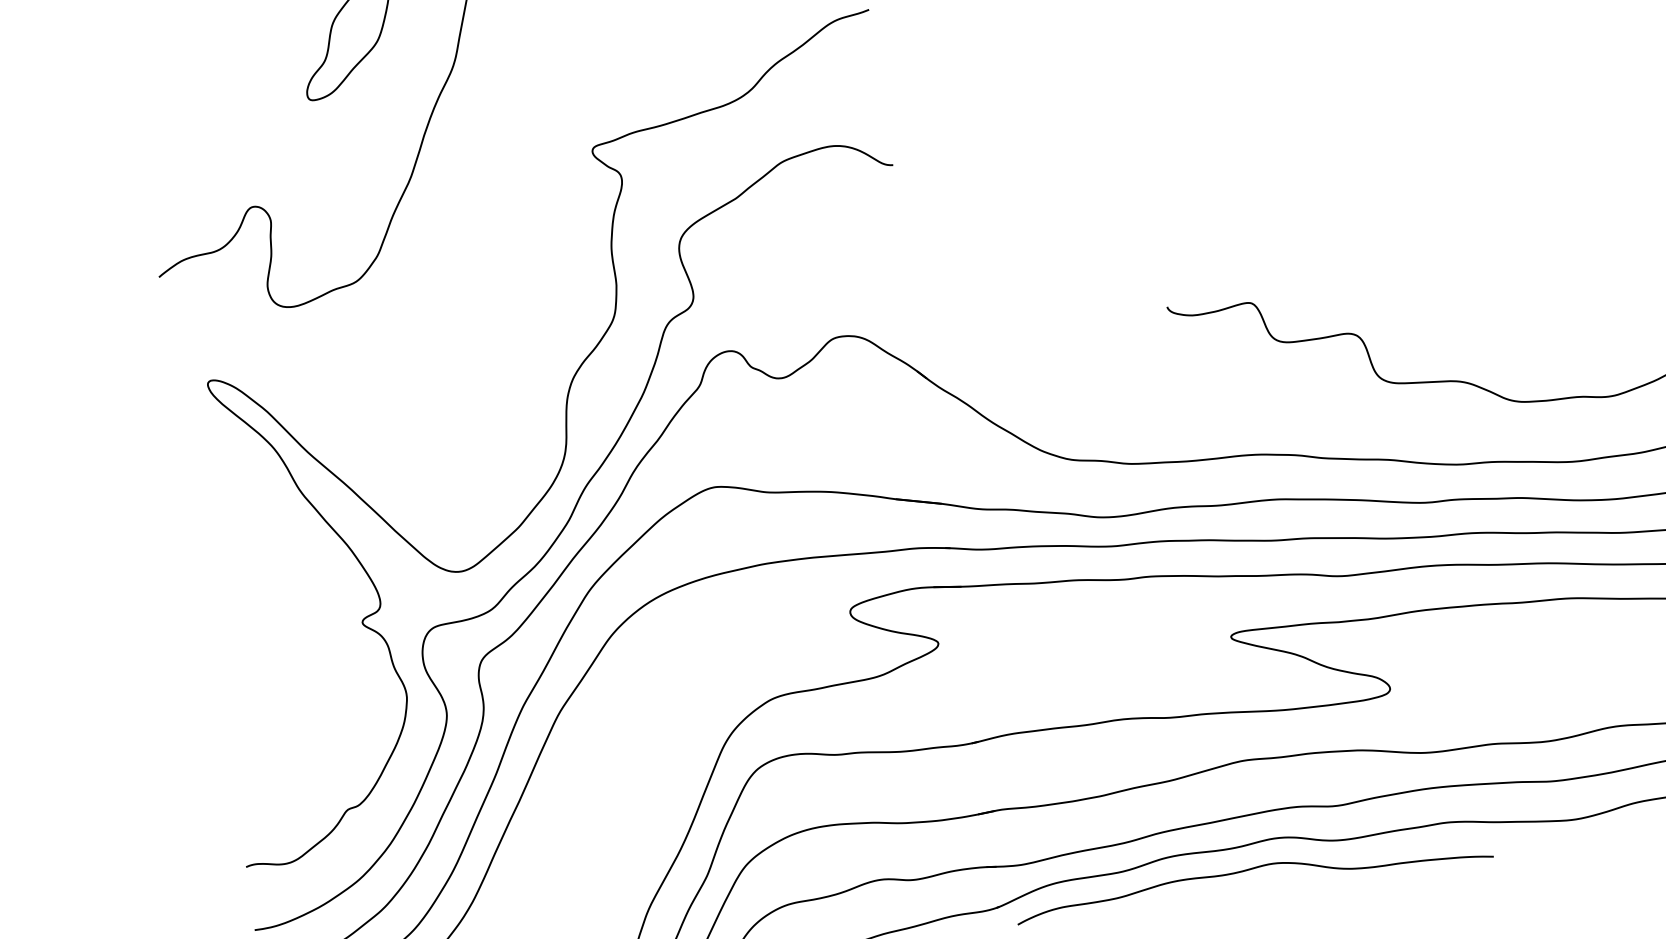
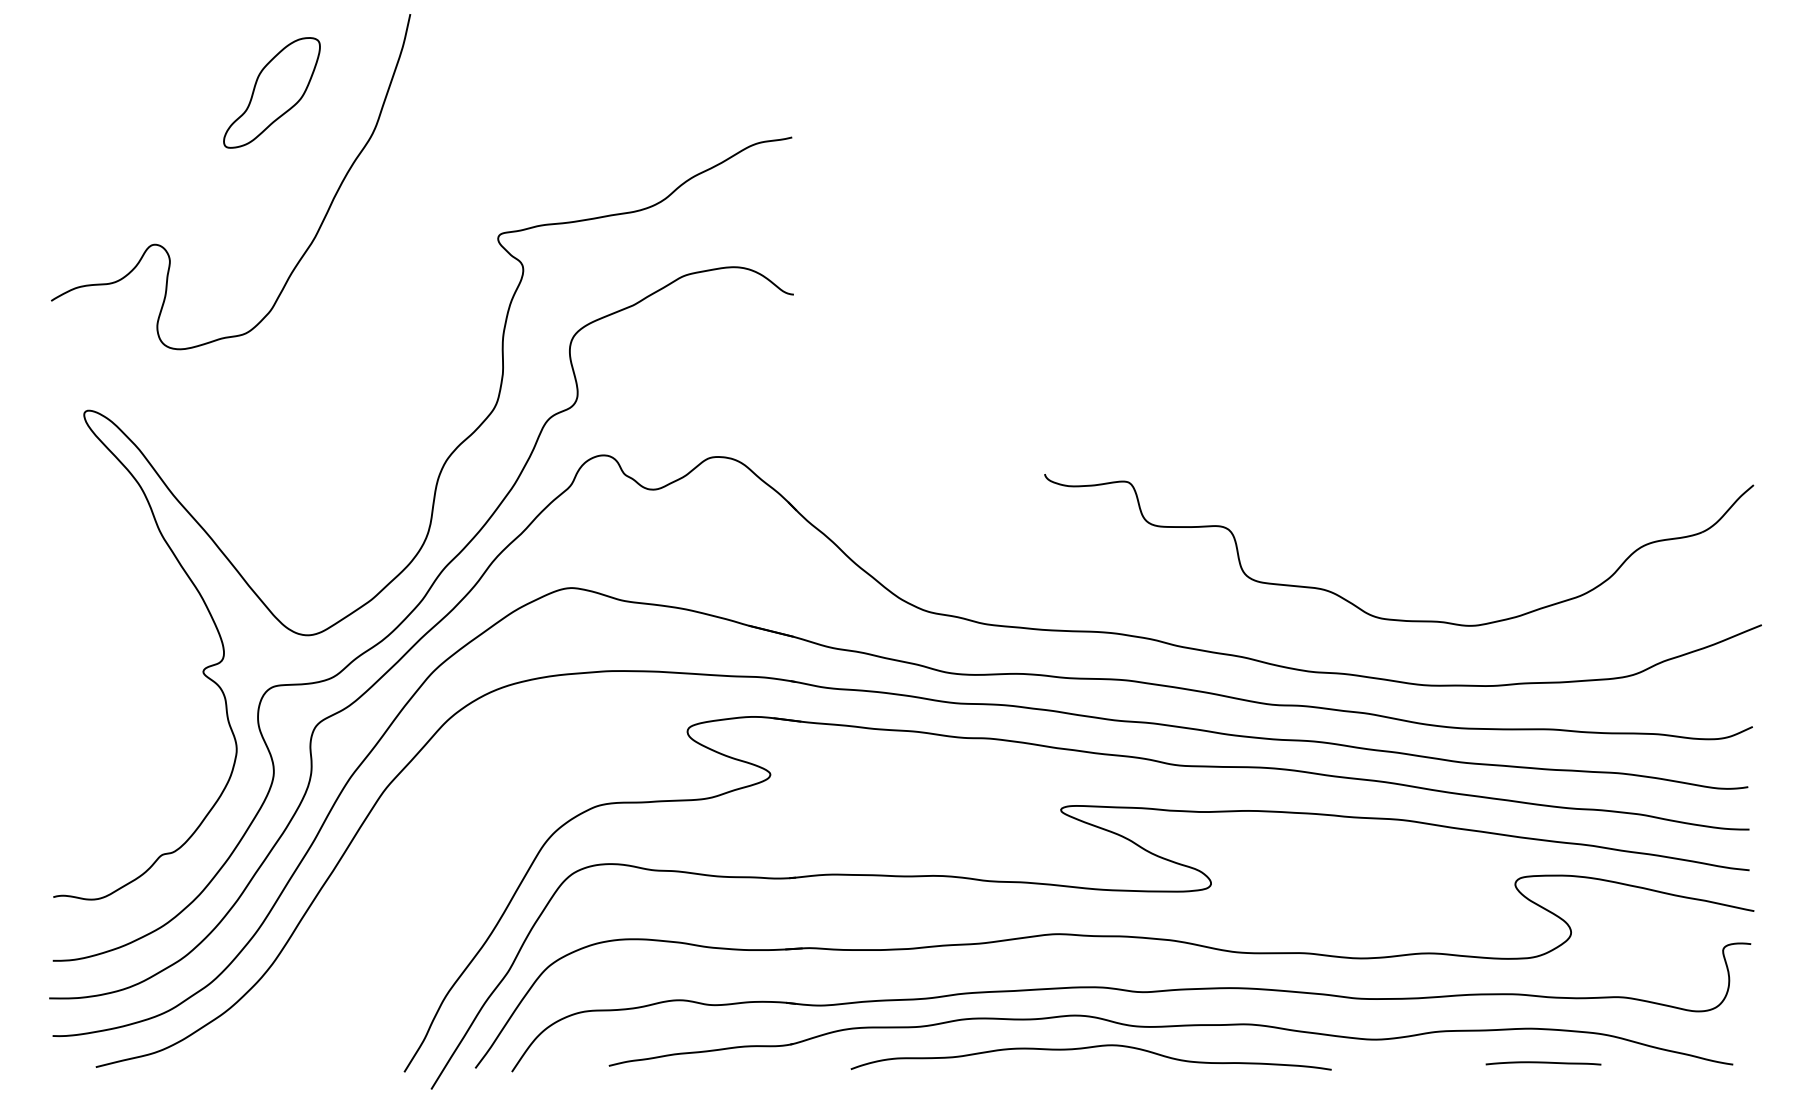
curve: (1252, 869) -> (1090, 1048), moved

